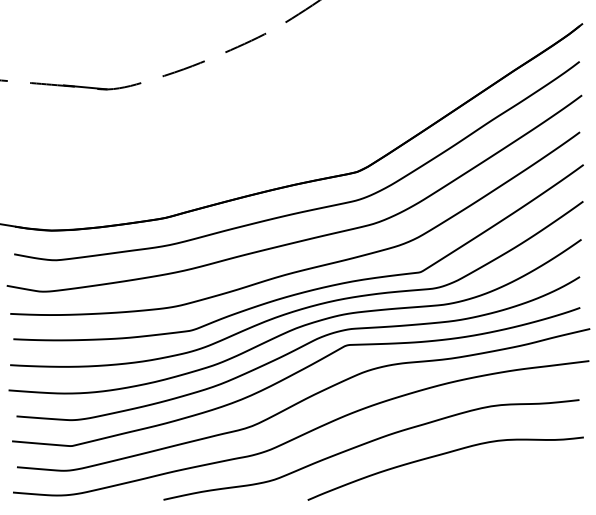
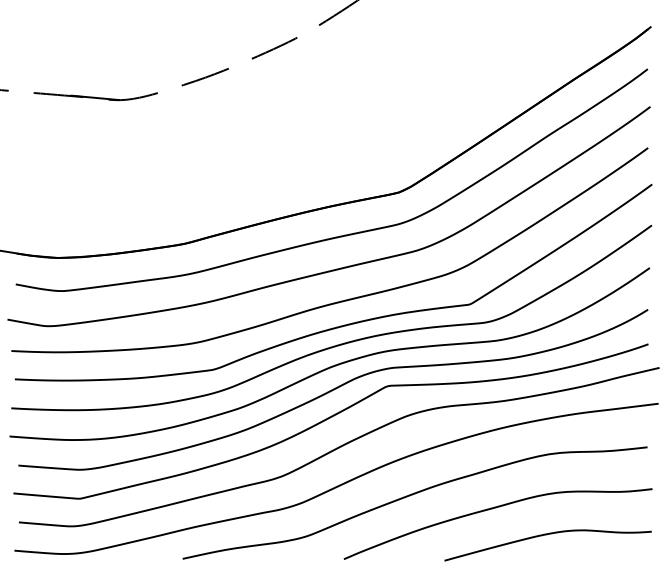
curve: (489, 478) -> (547, 535), added

